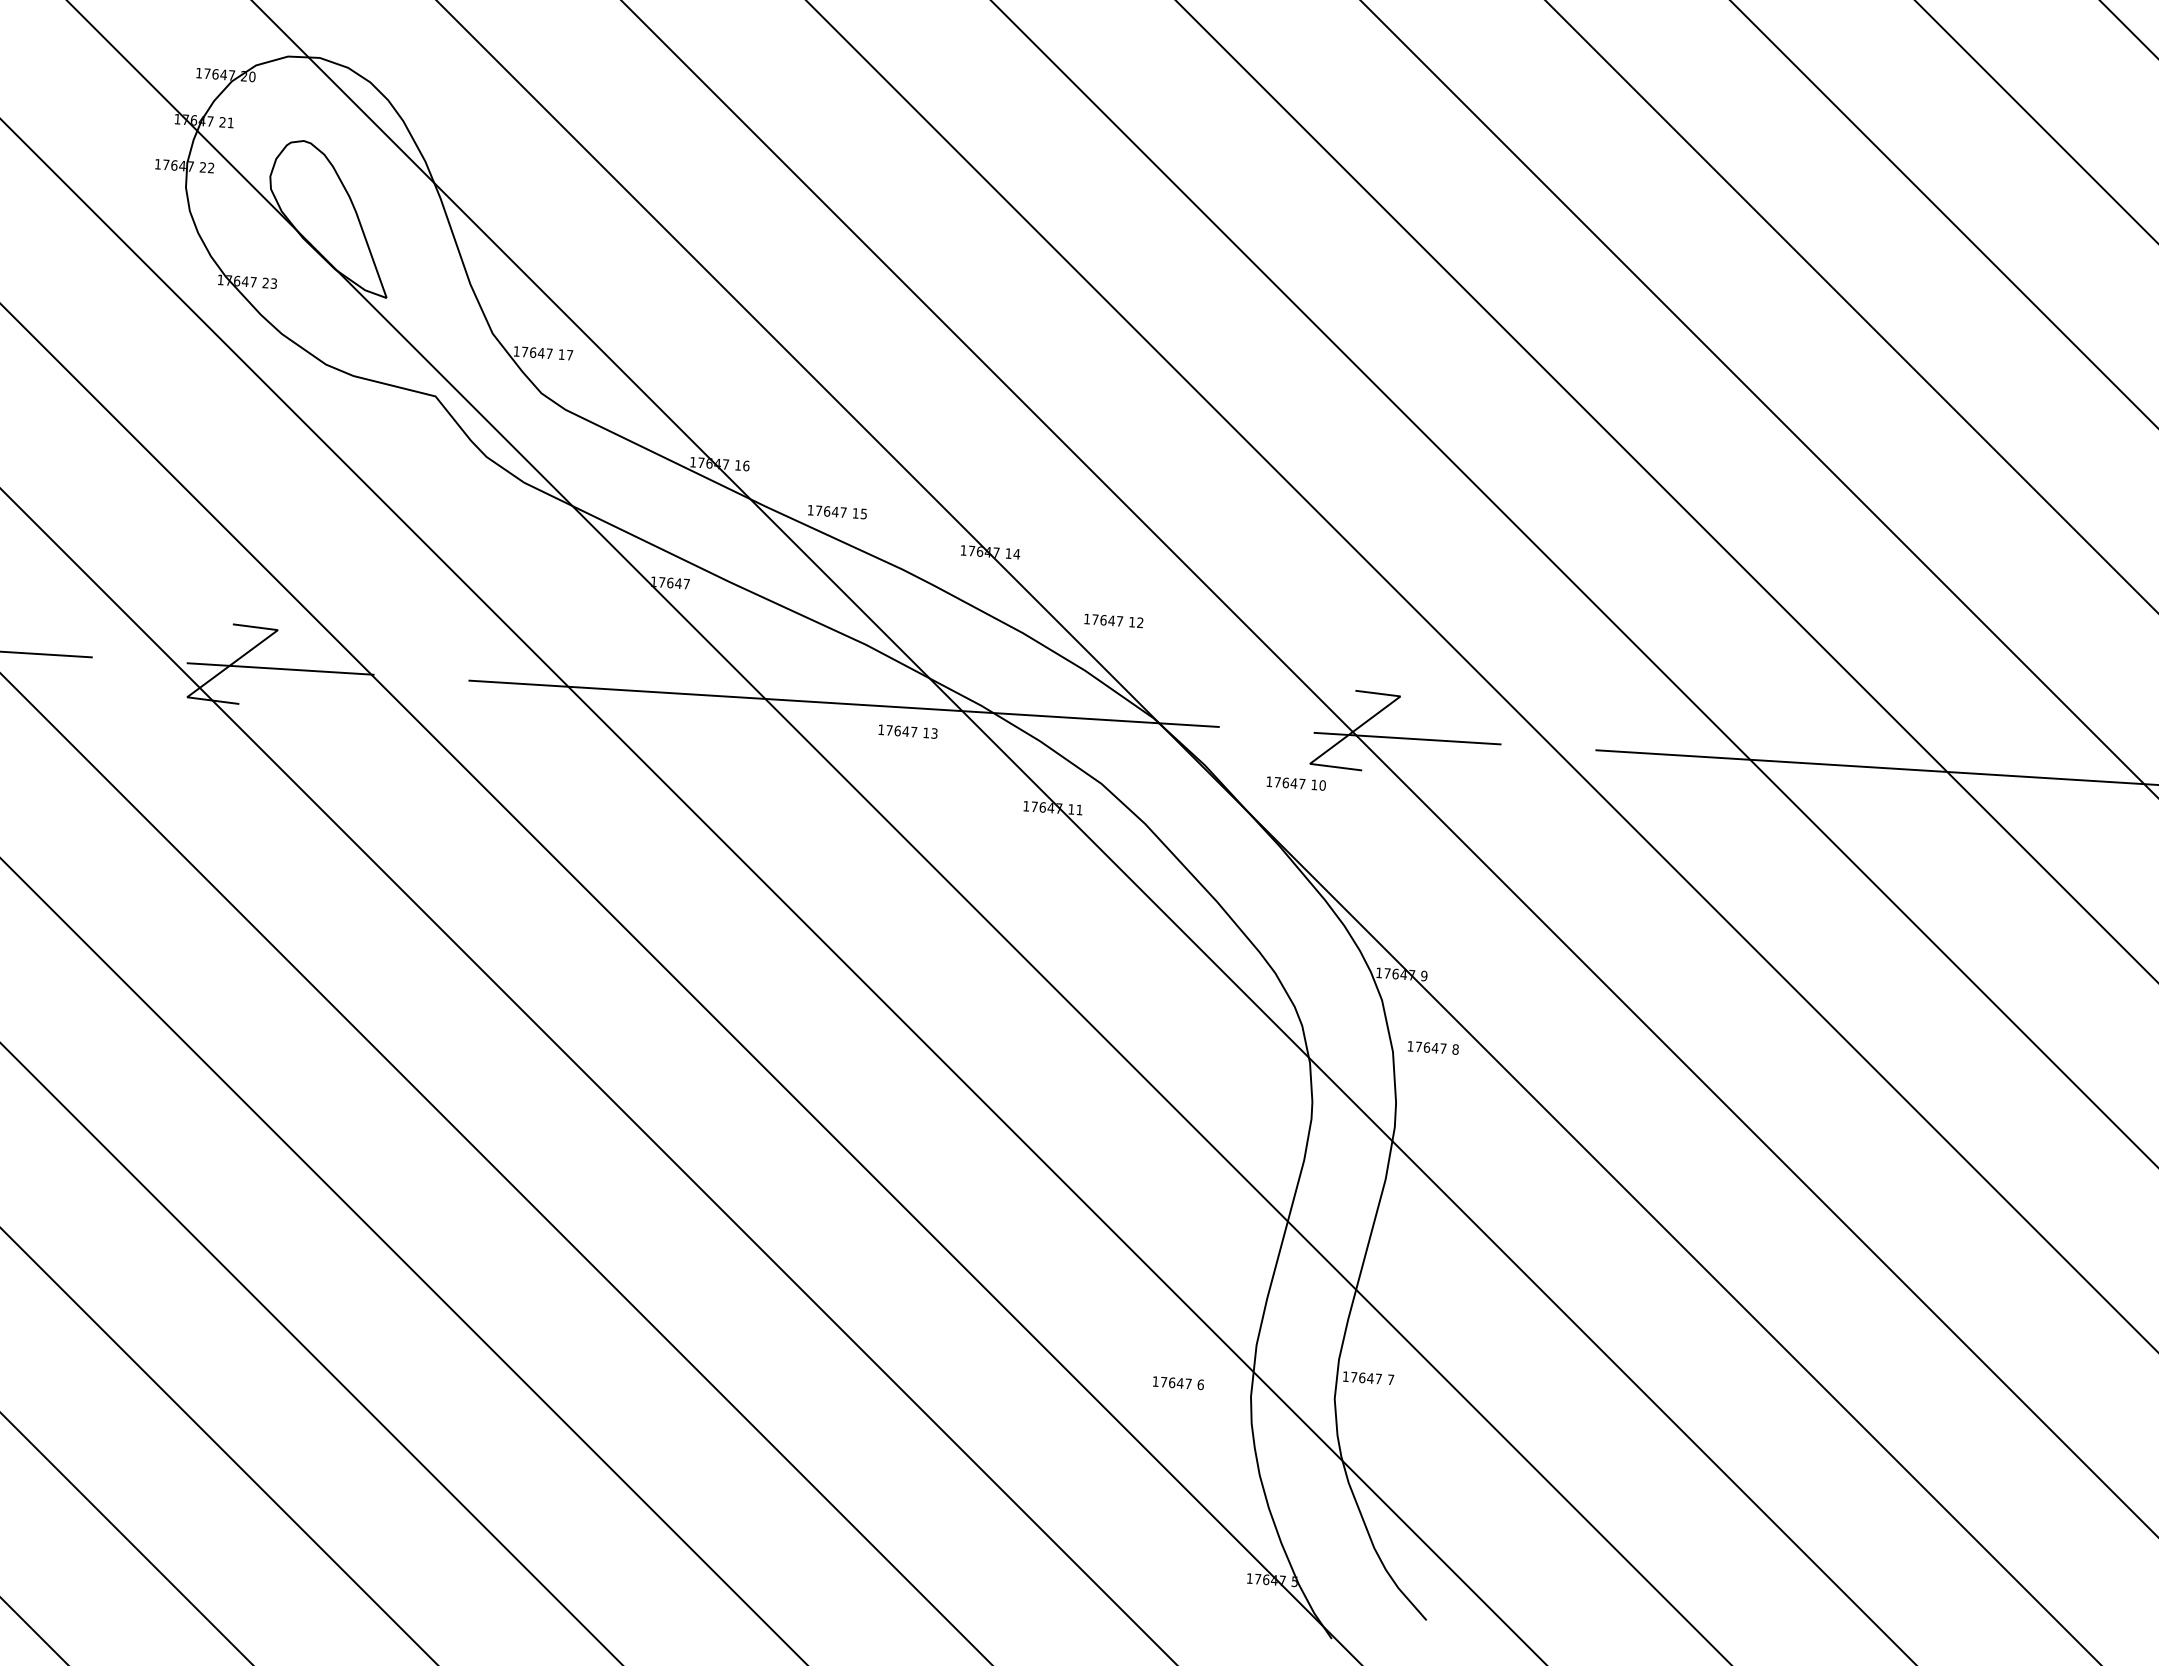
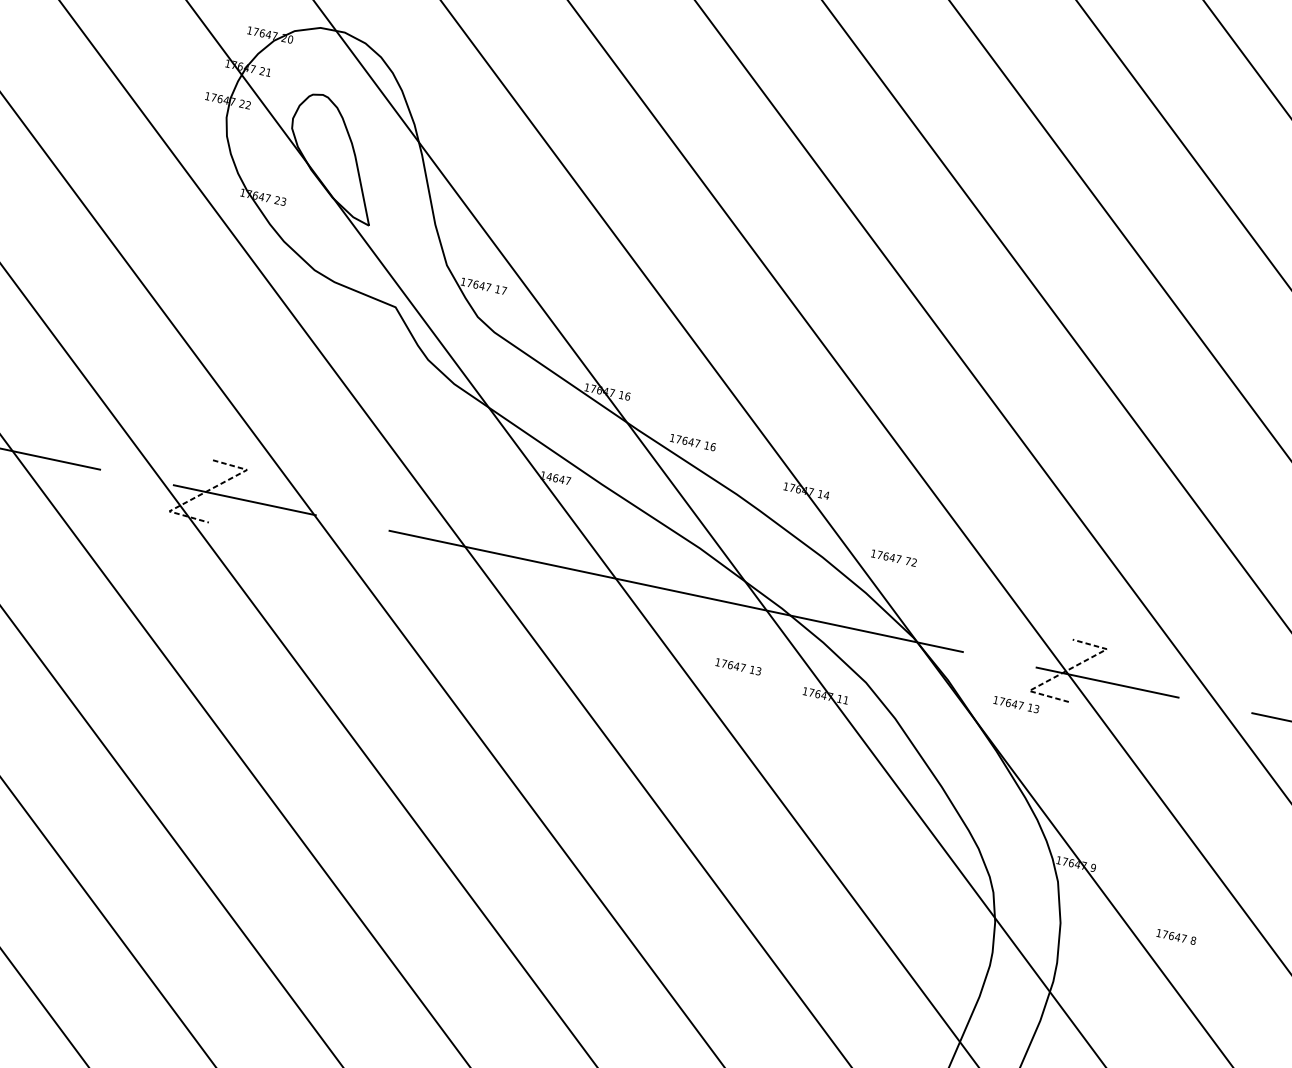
text: (863, 513) -> (712, 446), 15 -> 16
text: (661, 582) -> (548, 476), 17647 -> 14647
text: (1132, 621) -> (908, 560), 12 -> 72
line: (229, 665) -> (205, 491), solid -> dashed
text: (907, 731) -> (738, 666), moved
line: (1352, 732) -> (1065, 671), solid -> dashed
text: (1322, 785) -> (1036, 709), 10 -> 13
text: (1433, 1047) -> (1176, 936), moved

